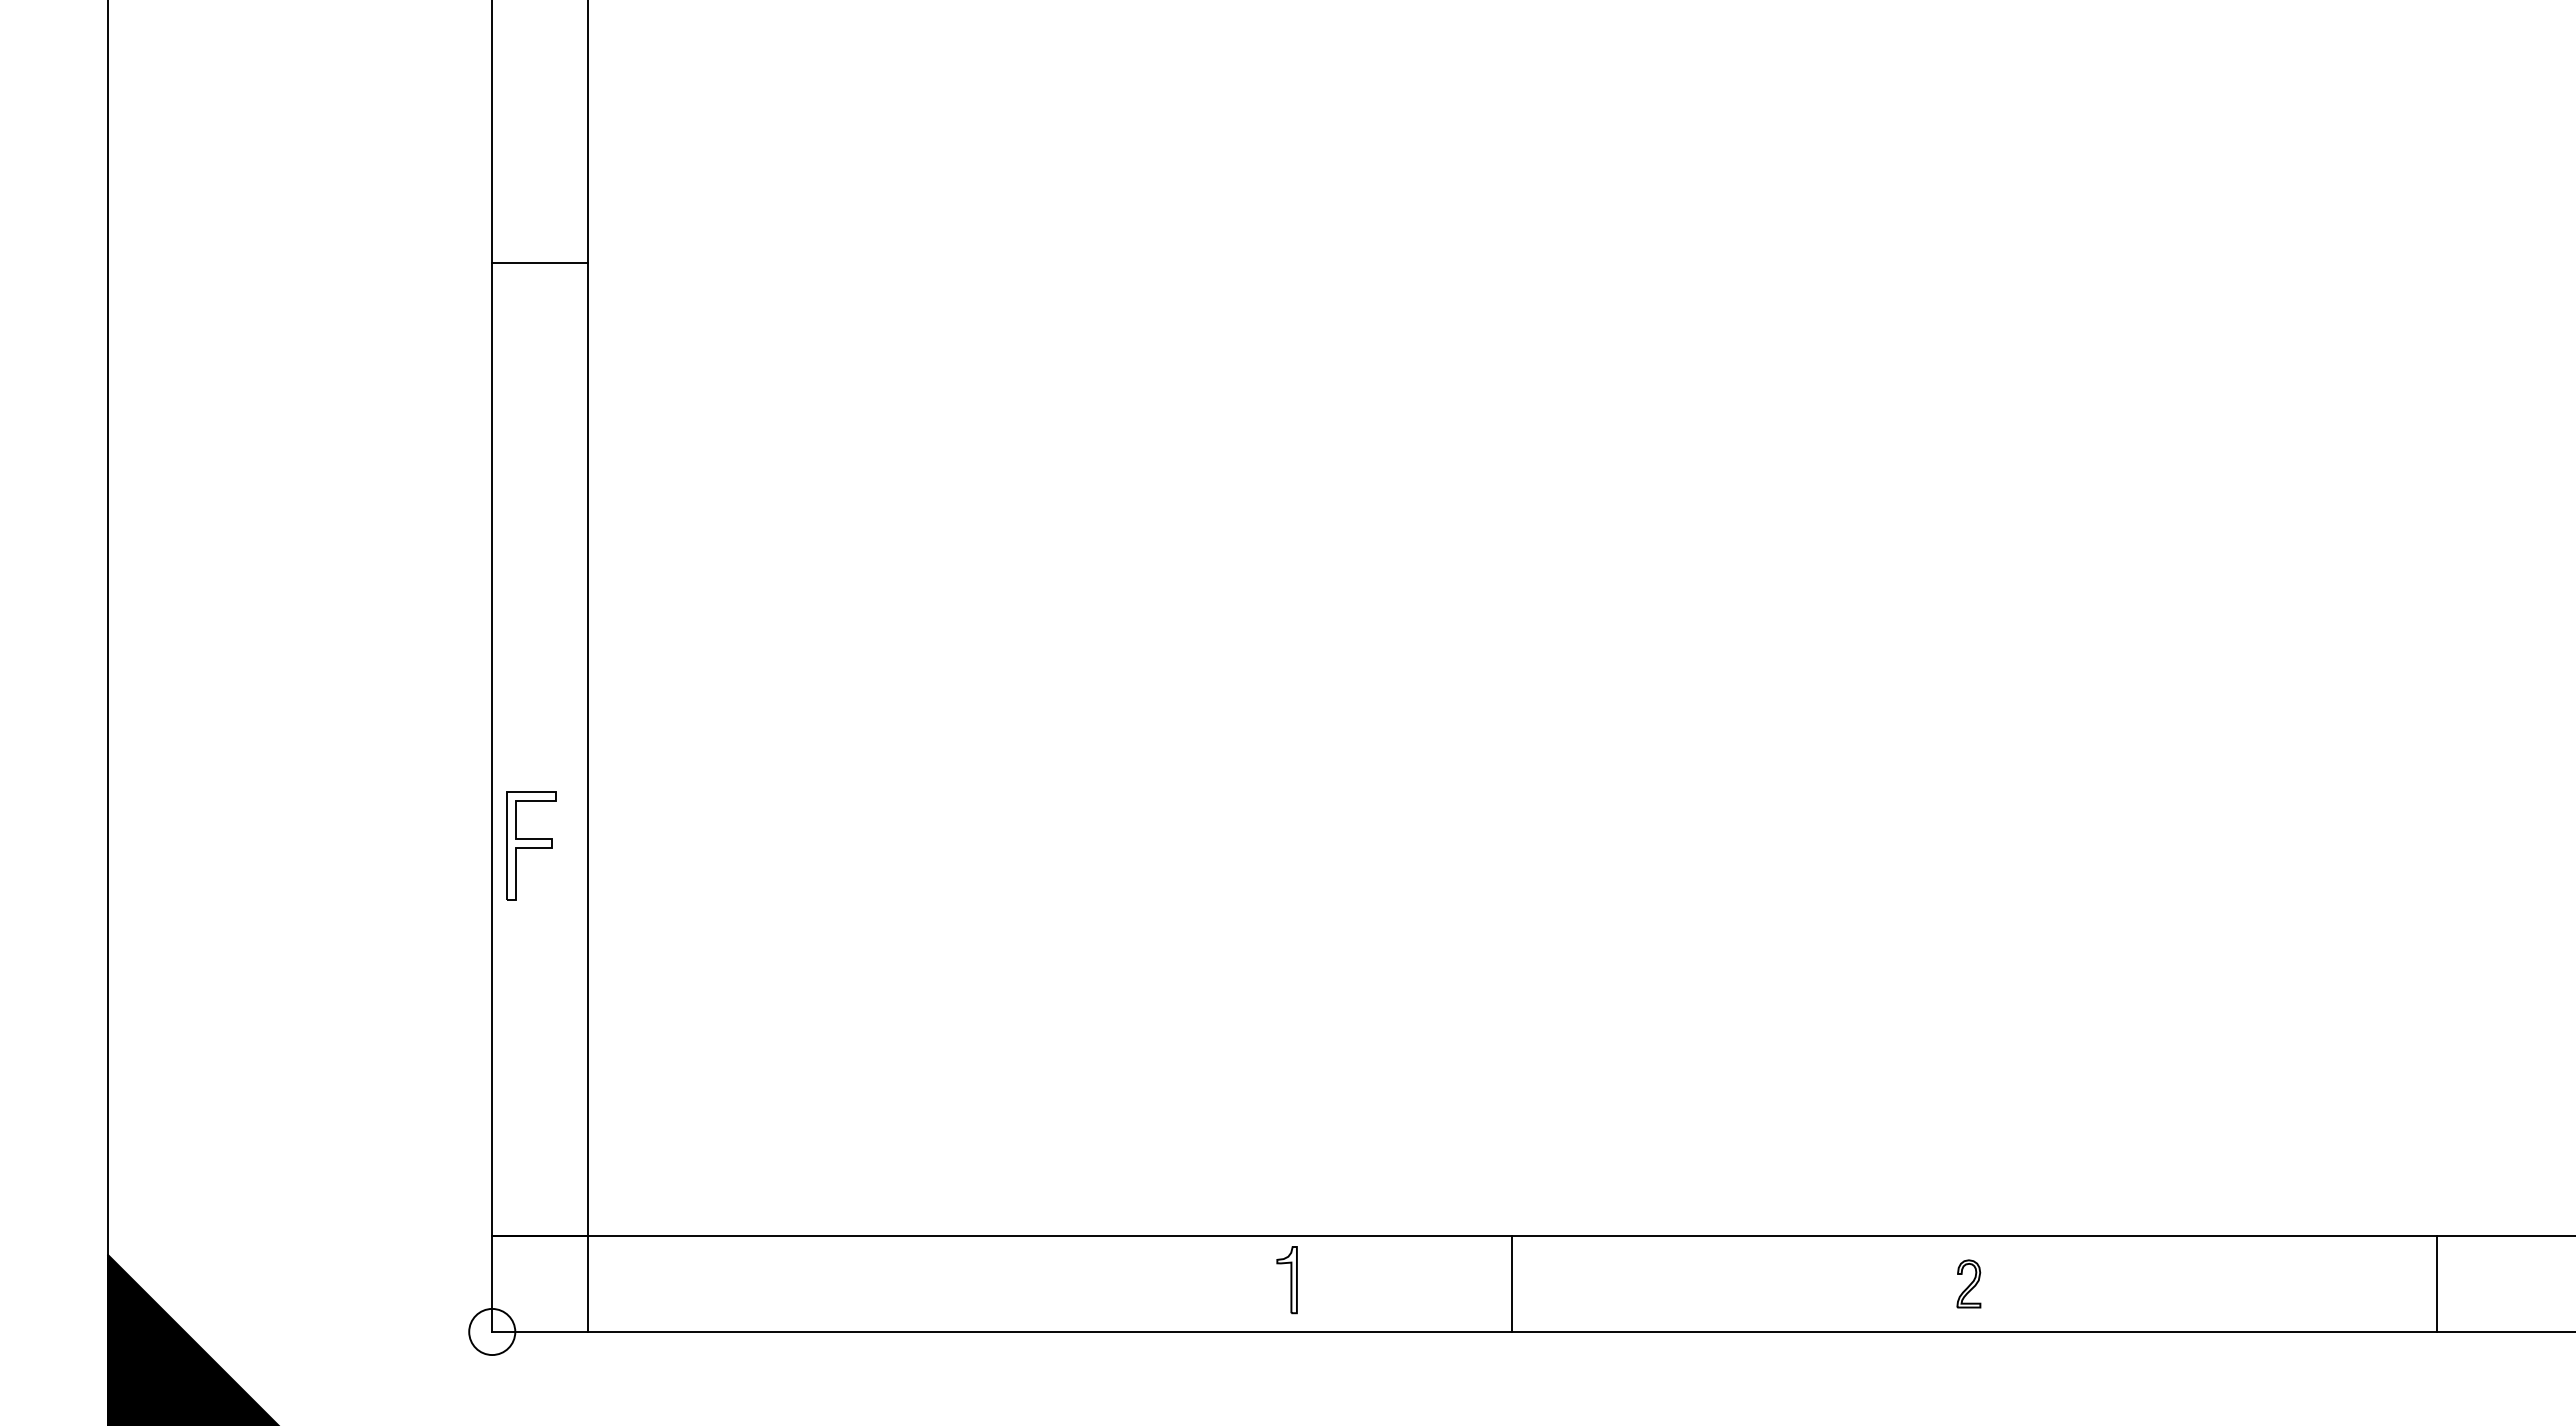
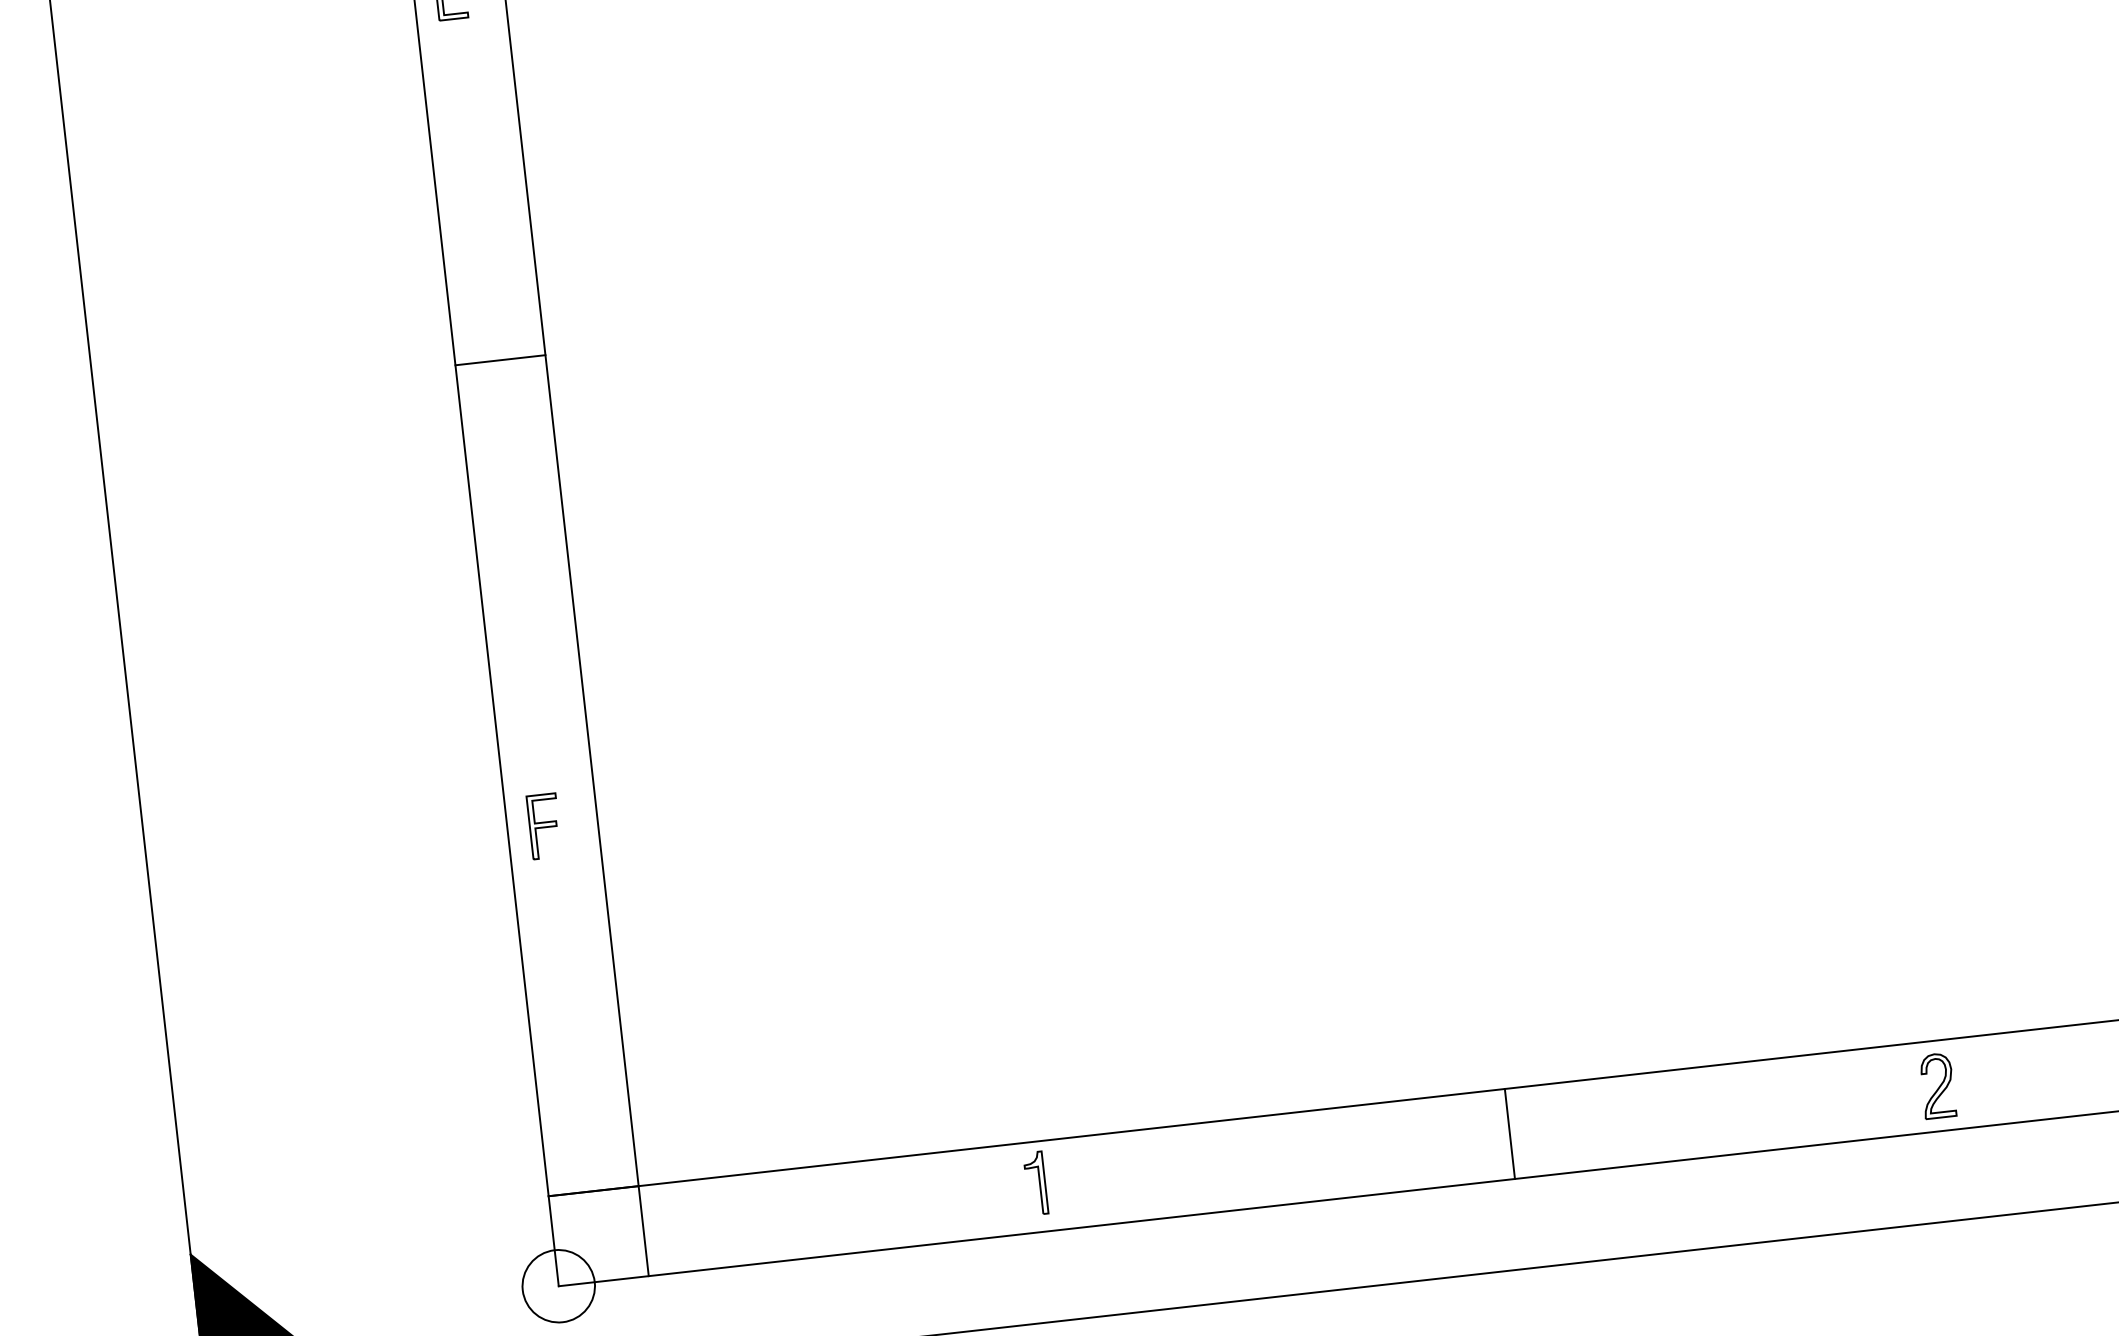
line: (540, 263) -> (500, 360), moved
part: (531, 845) -> (544, 826), size x0.62
part: (1286, 1280) -> (1035, 1183), moved
part: (1968, 1283) -> (1937, 1085), size x1.43
circle: (491, 1331) -> (557, 1285), size x1.67

